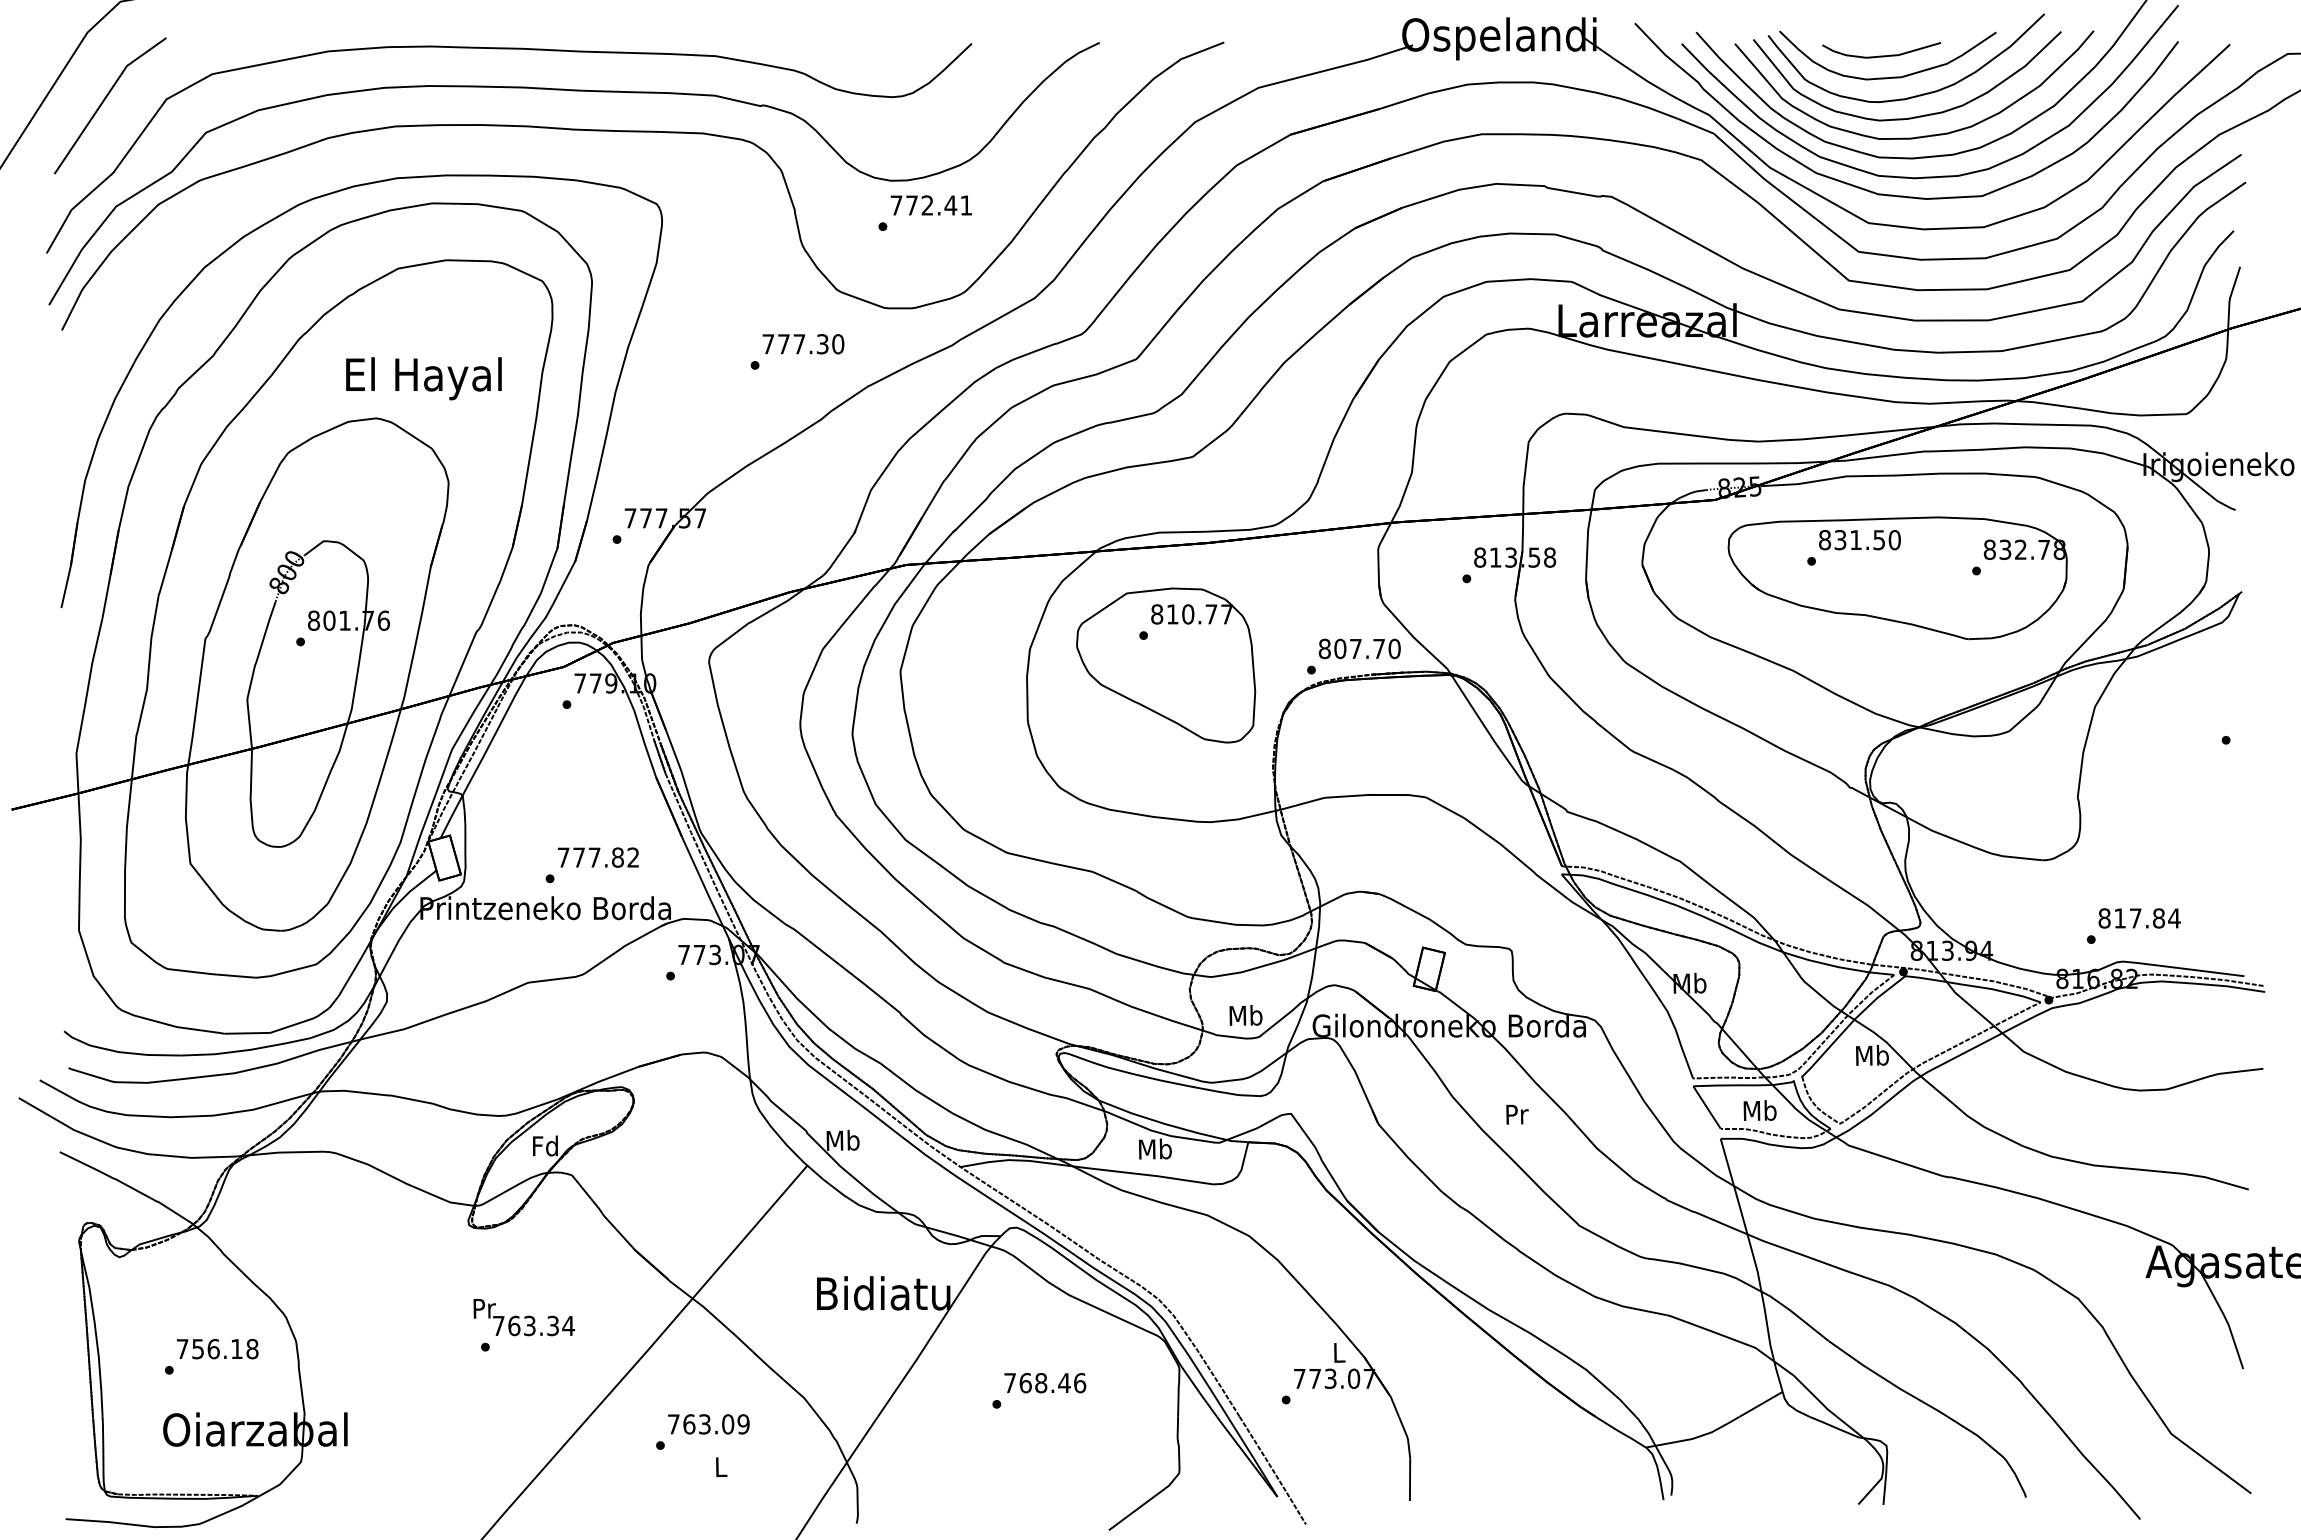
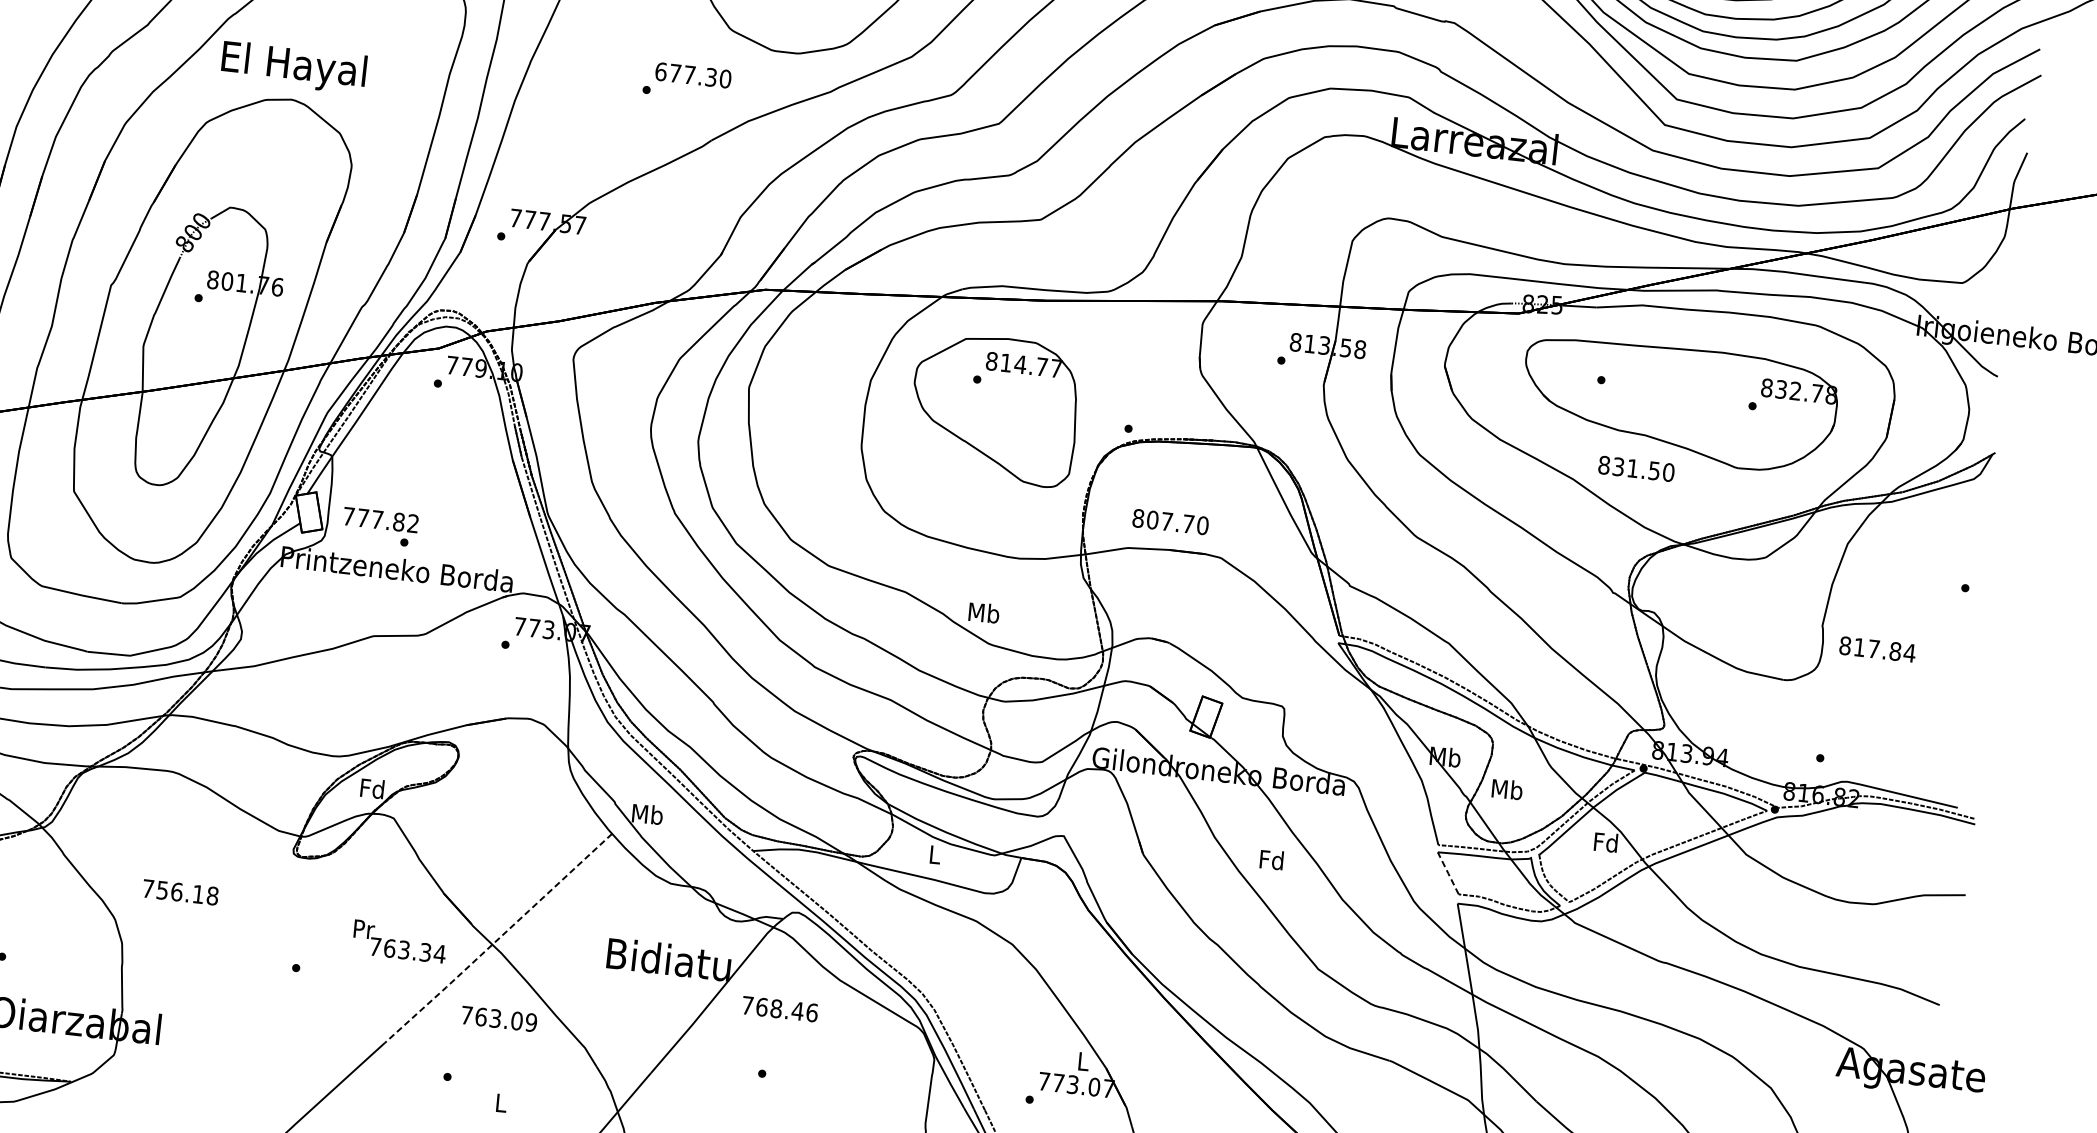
text: (768, 344) -> (661, 72), 777.30 -> 677.30
text: (423, 378) -> (293, 67), moved
text: (1859, 540) -> (1636, 469), moved
text: (1187, 614) -> (1019, 364), 810.77 -> 814.77
text: (1359, 648) -> (1170, 521), moved
text: (598, 857) -> (381, 520), moved
text: (2139, 918) -> (1877, 649), moved
text: (1245, 1015) -> (983, 612), moved
text: (1872, 1054) -> (1606, 841), Mb -> Fd
line: (1707, 1107) -> (1448, 873), solid -> dashed
text: (1759, 1110) -> (1506, 789), moved
text: (1516, 1113) -> (1271, 859), Pr -> Fd
text: (1155, 1148) -> (935, 854), Mb -> L
line: (698, 1291) -> (498, 938), solid -> dashed
text: (523, 1317) -> (399, 941), moved
text: (217, 1349) -> (180, 892), moved
text: (1045, 1383) -> (780, 1009), moved
text: (708, 1424) -> (498, 1019), moved

